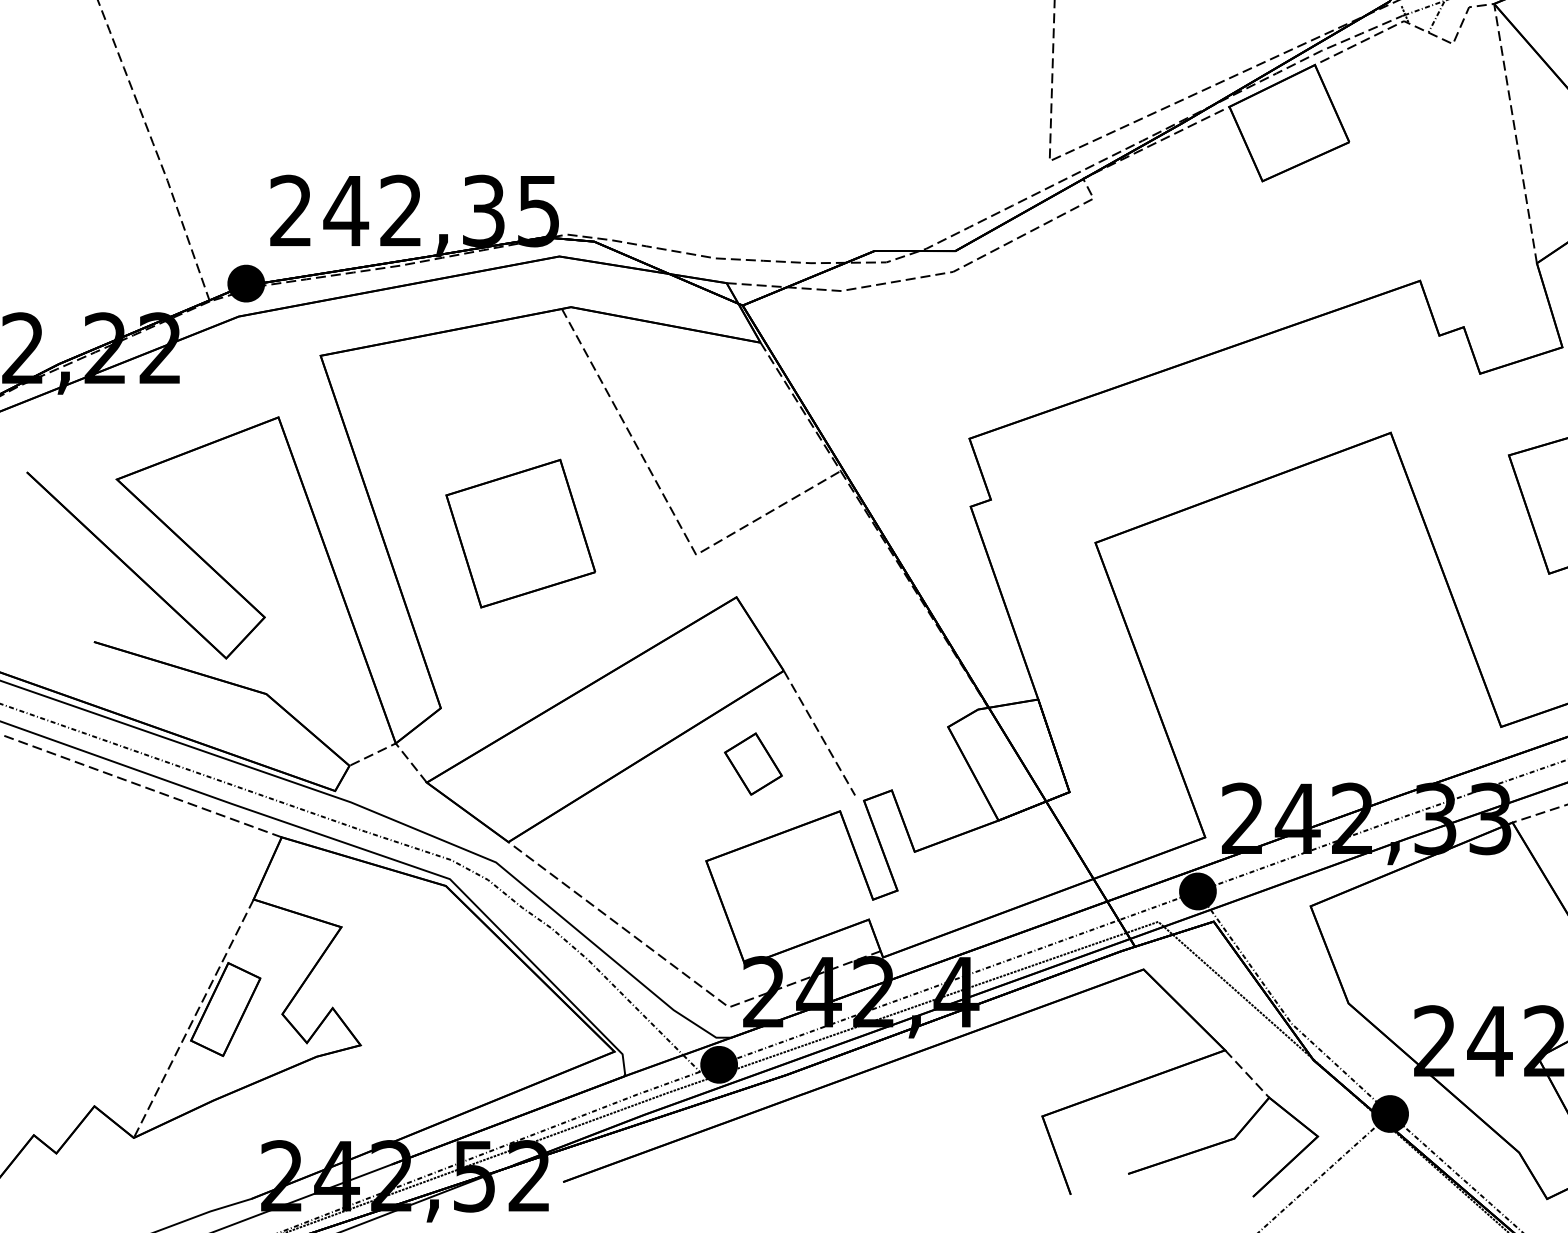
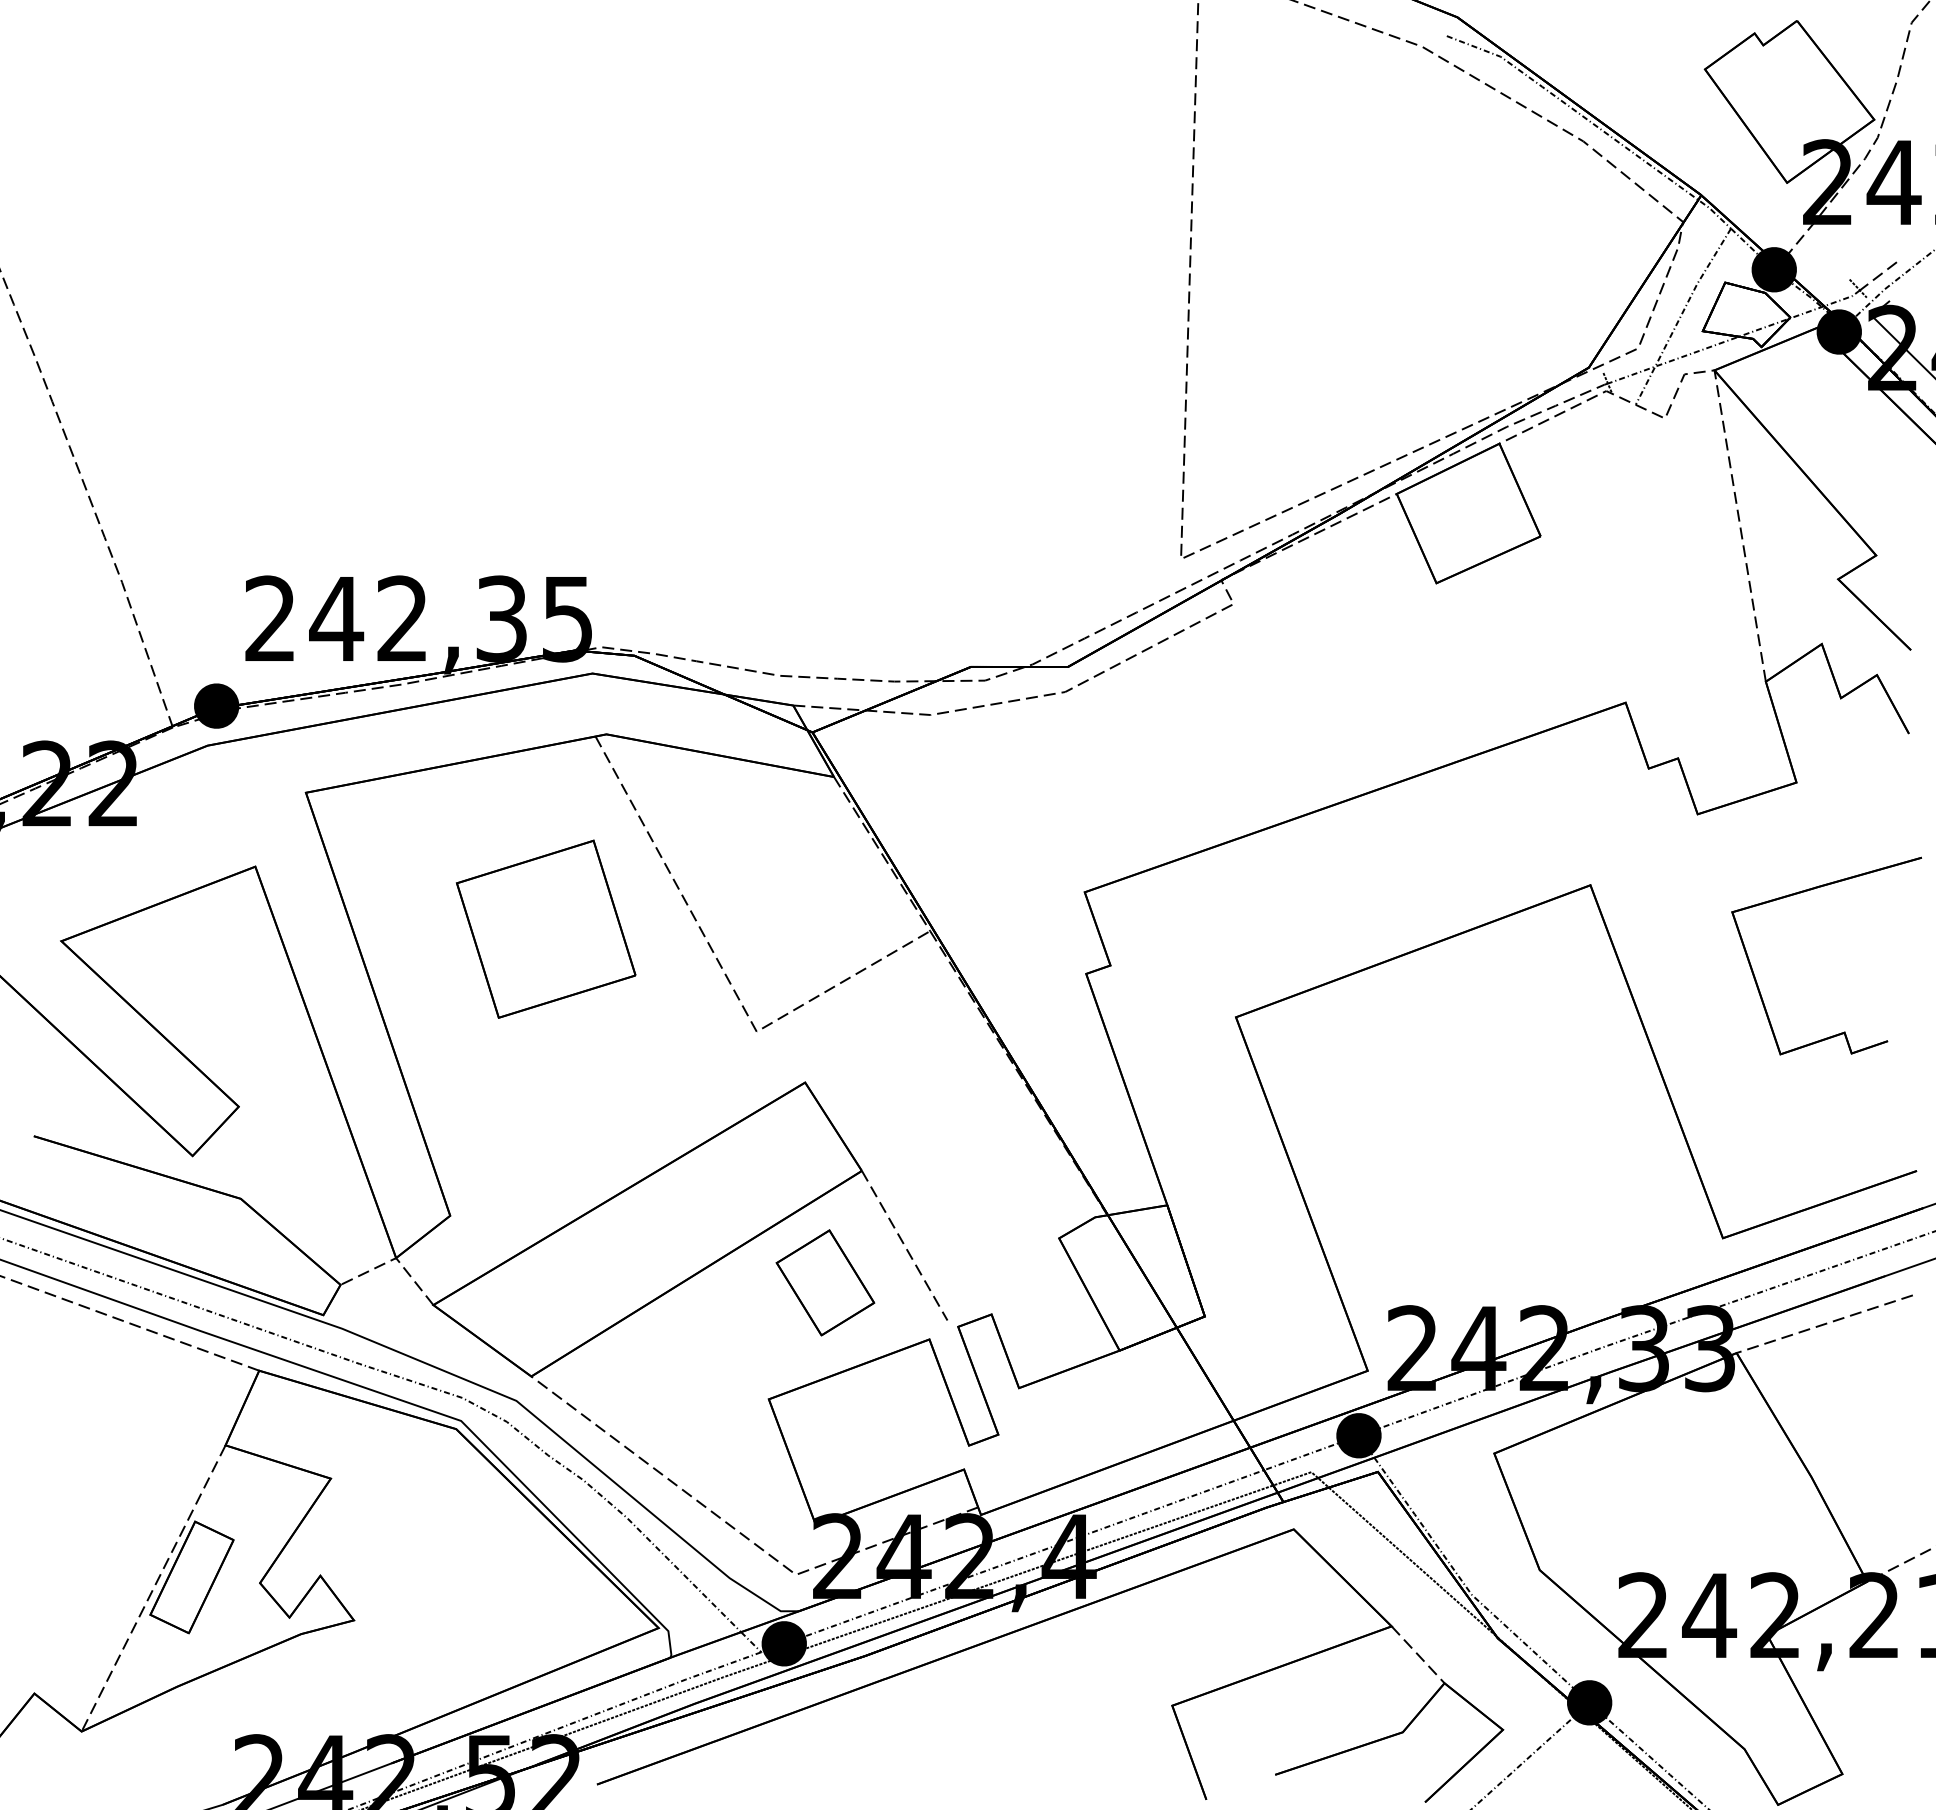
part: (520, 533) -> (545, 928), moved
part: (753, 763) -> (825, 1282), size x1.43

